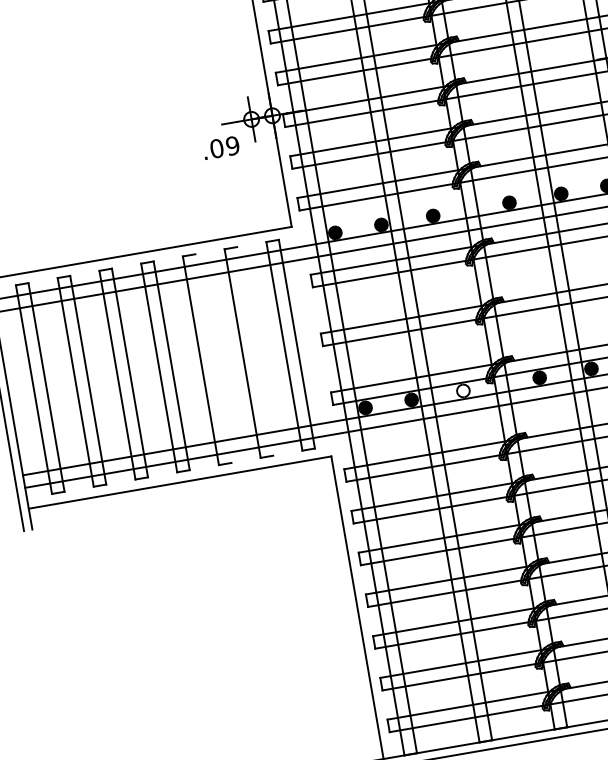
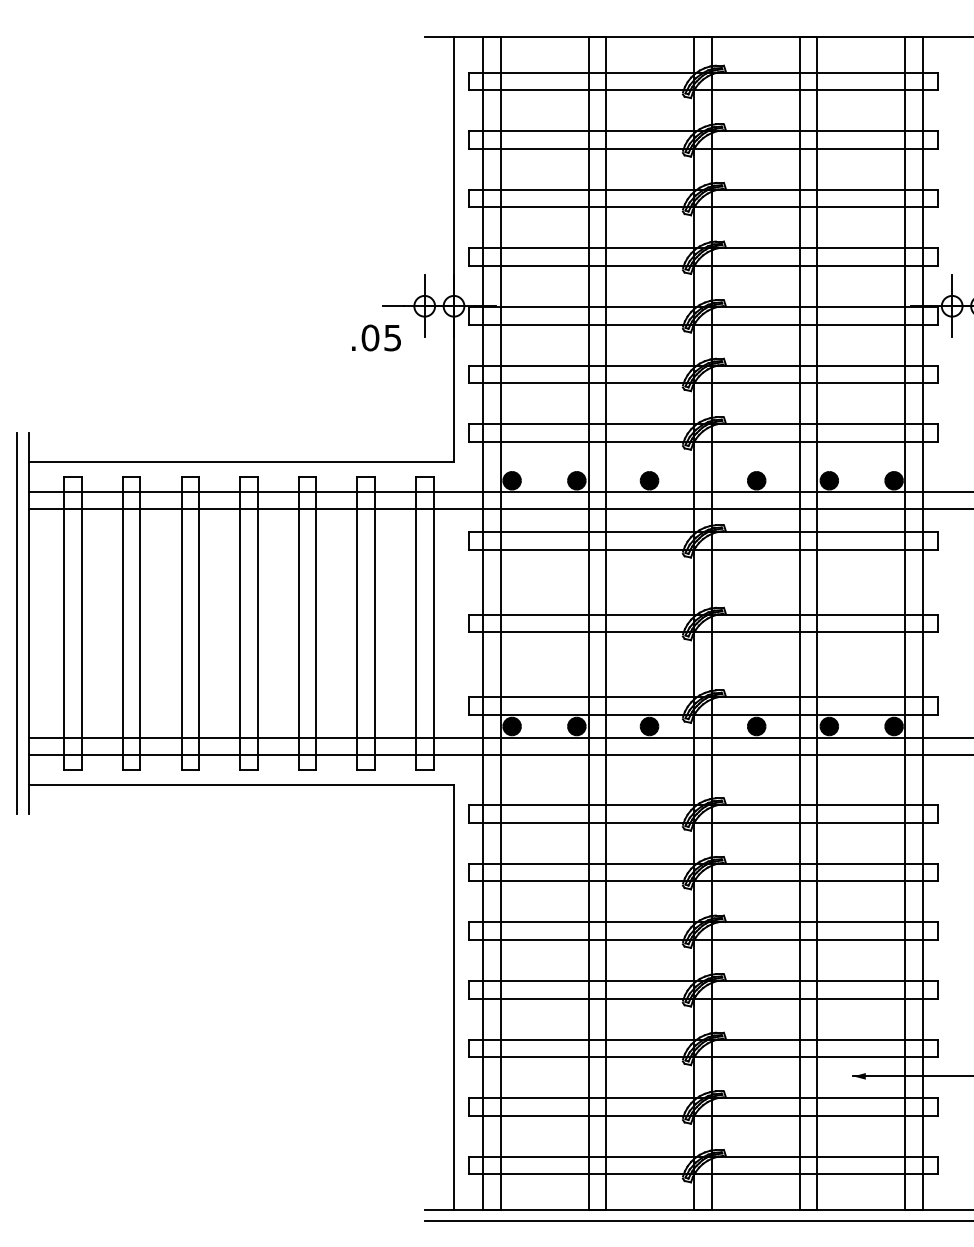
text: (232, 145) -> (392, 337), .09 -> .05
line: (254, 351) -> (374, 623), added
line: (213, 358) -> (316, 623), added
fill: (463, 390) -> (649, 726), added

